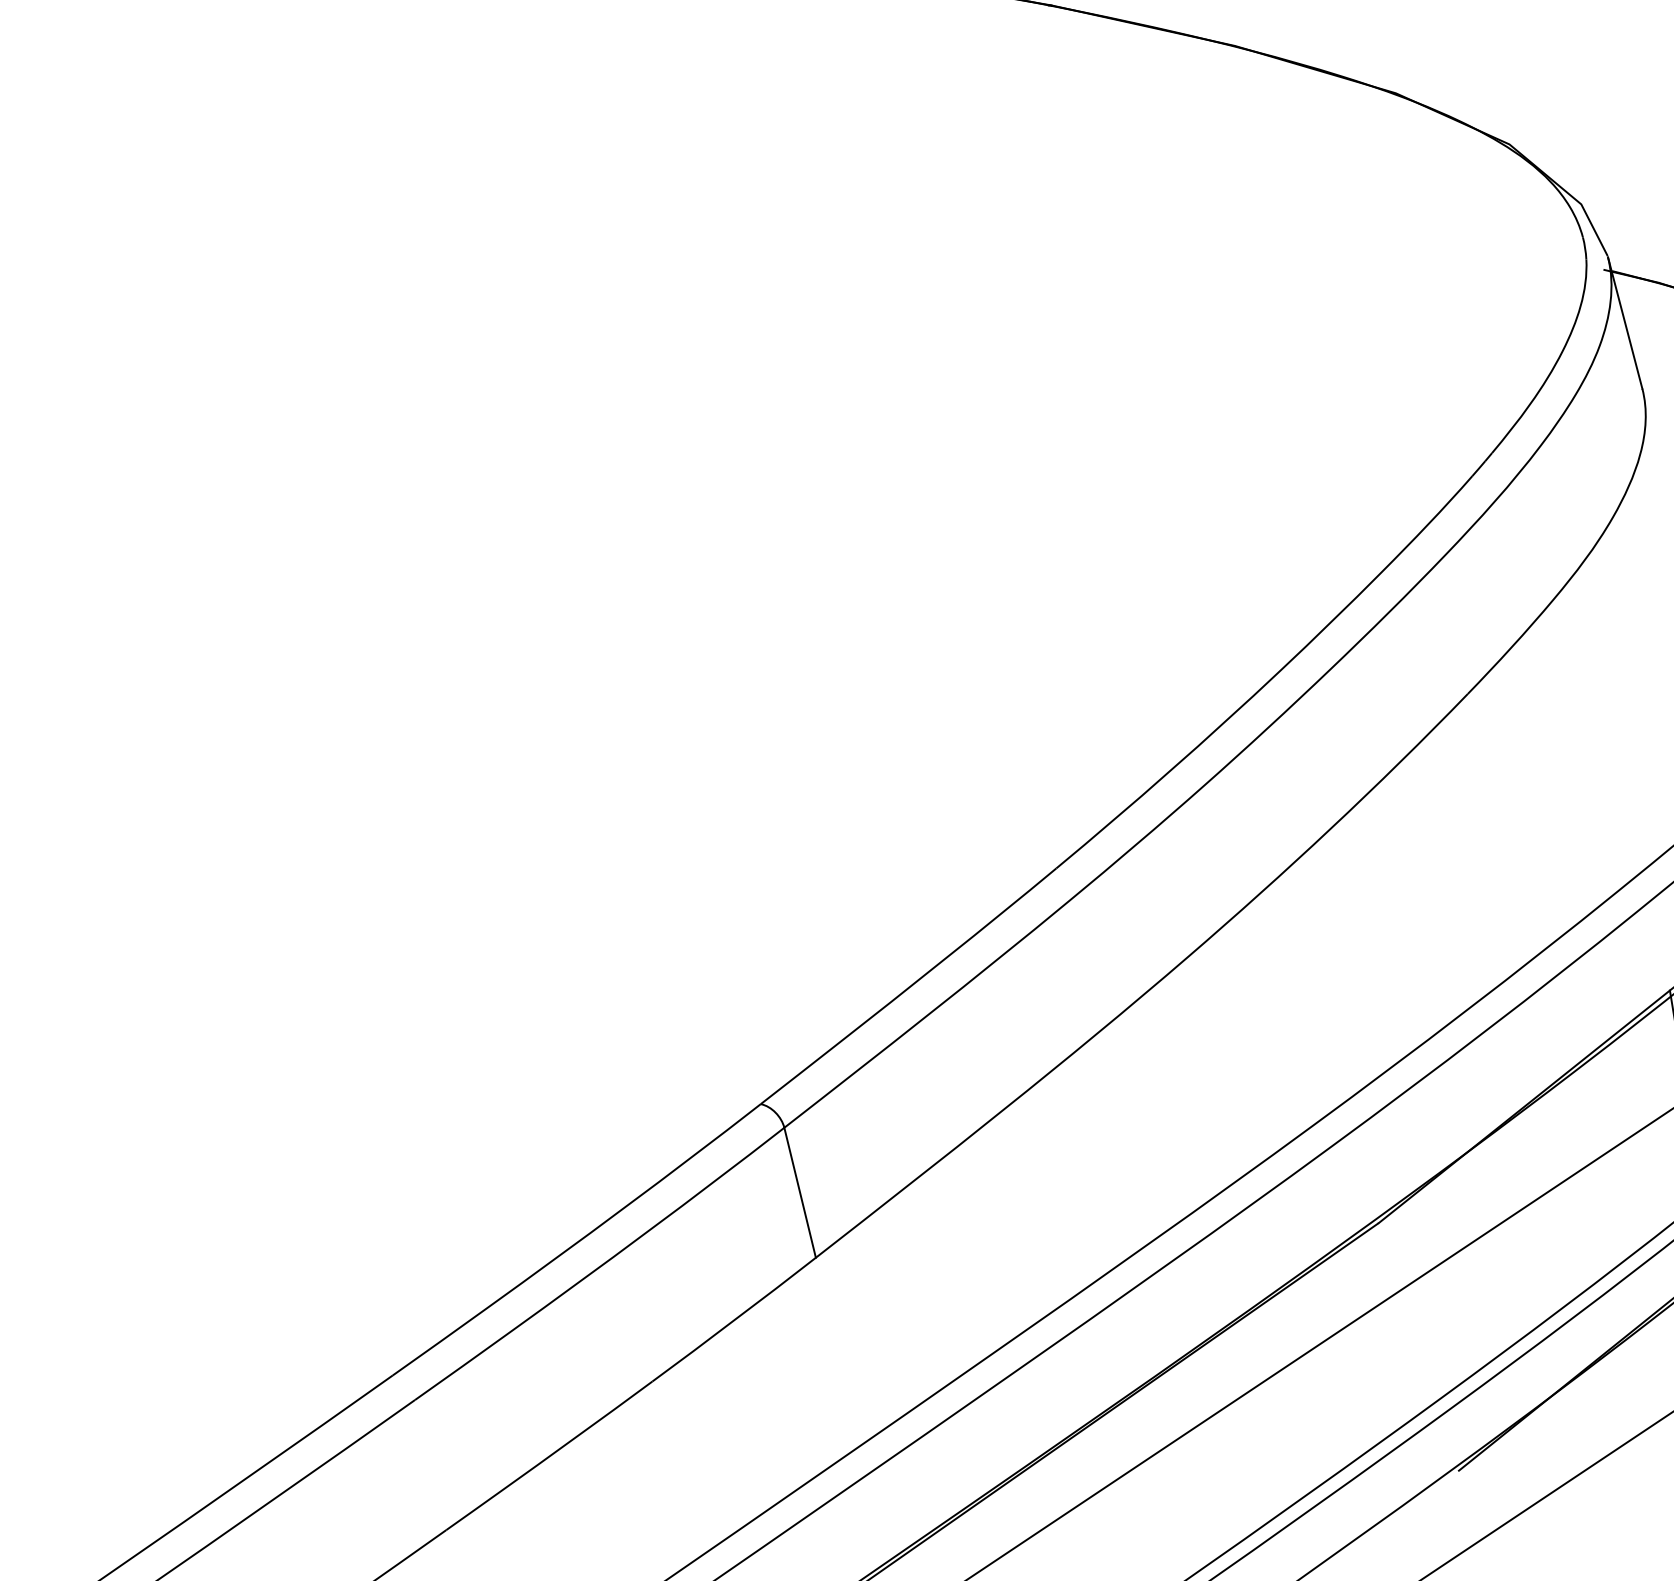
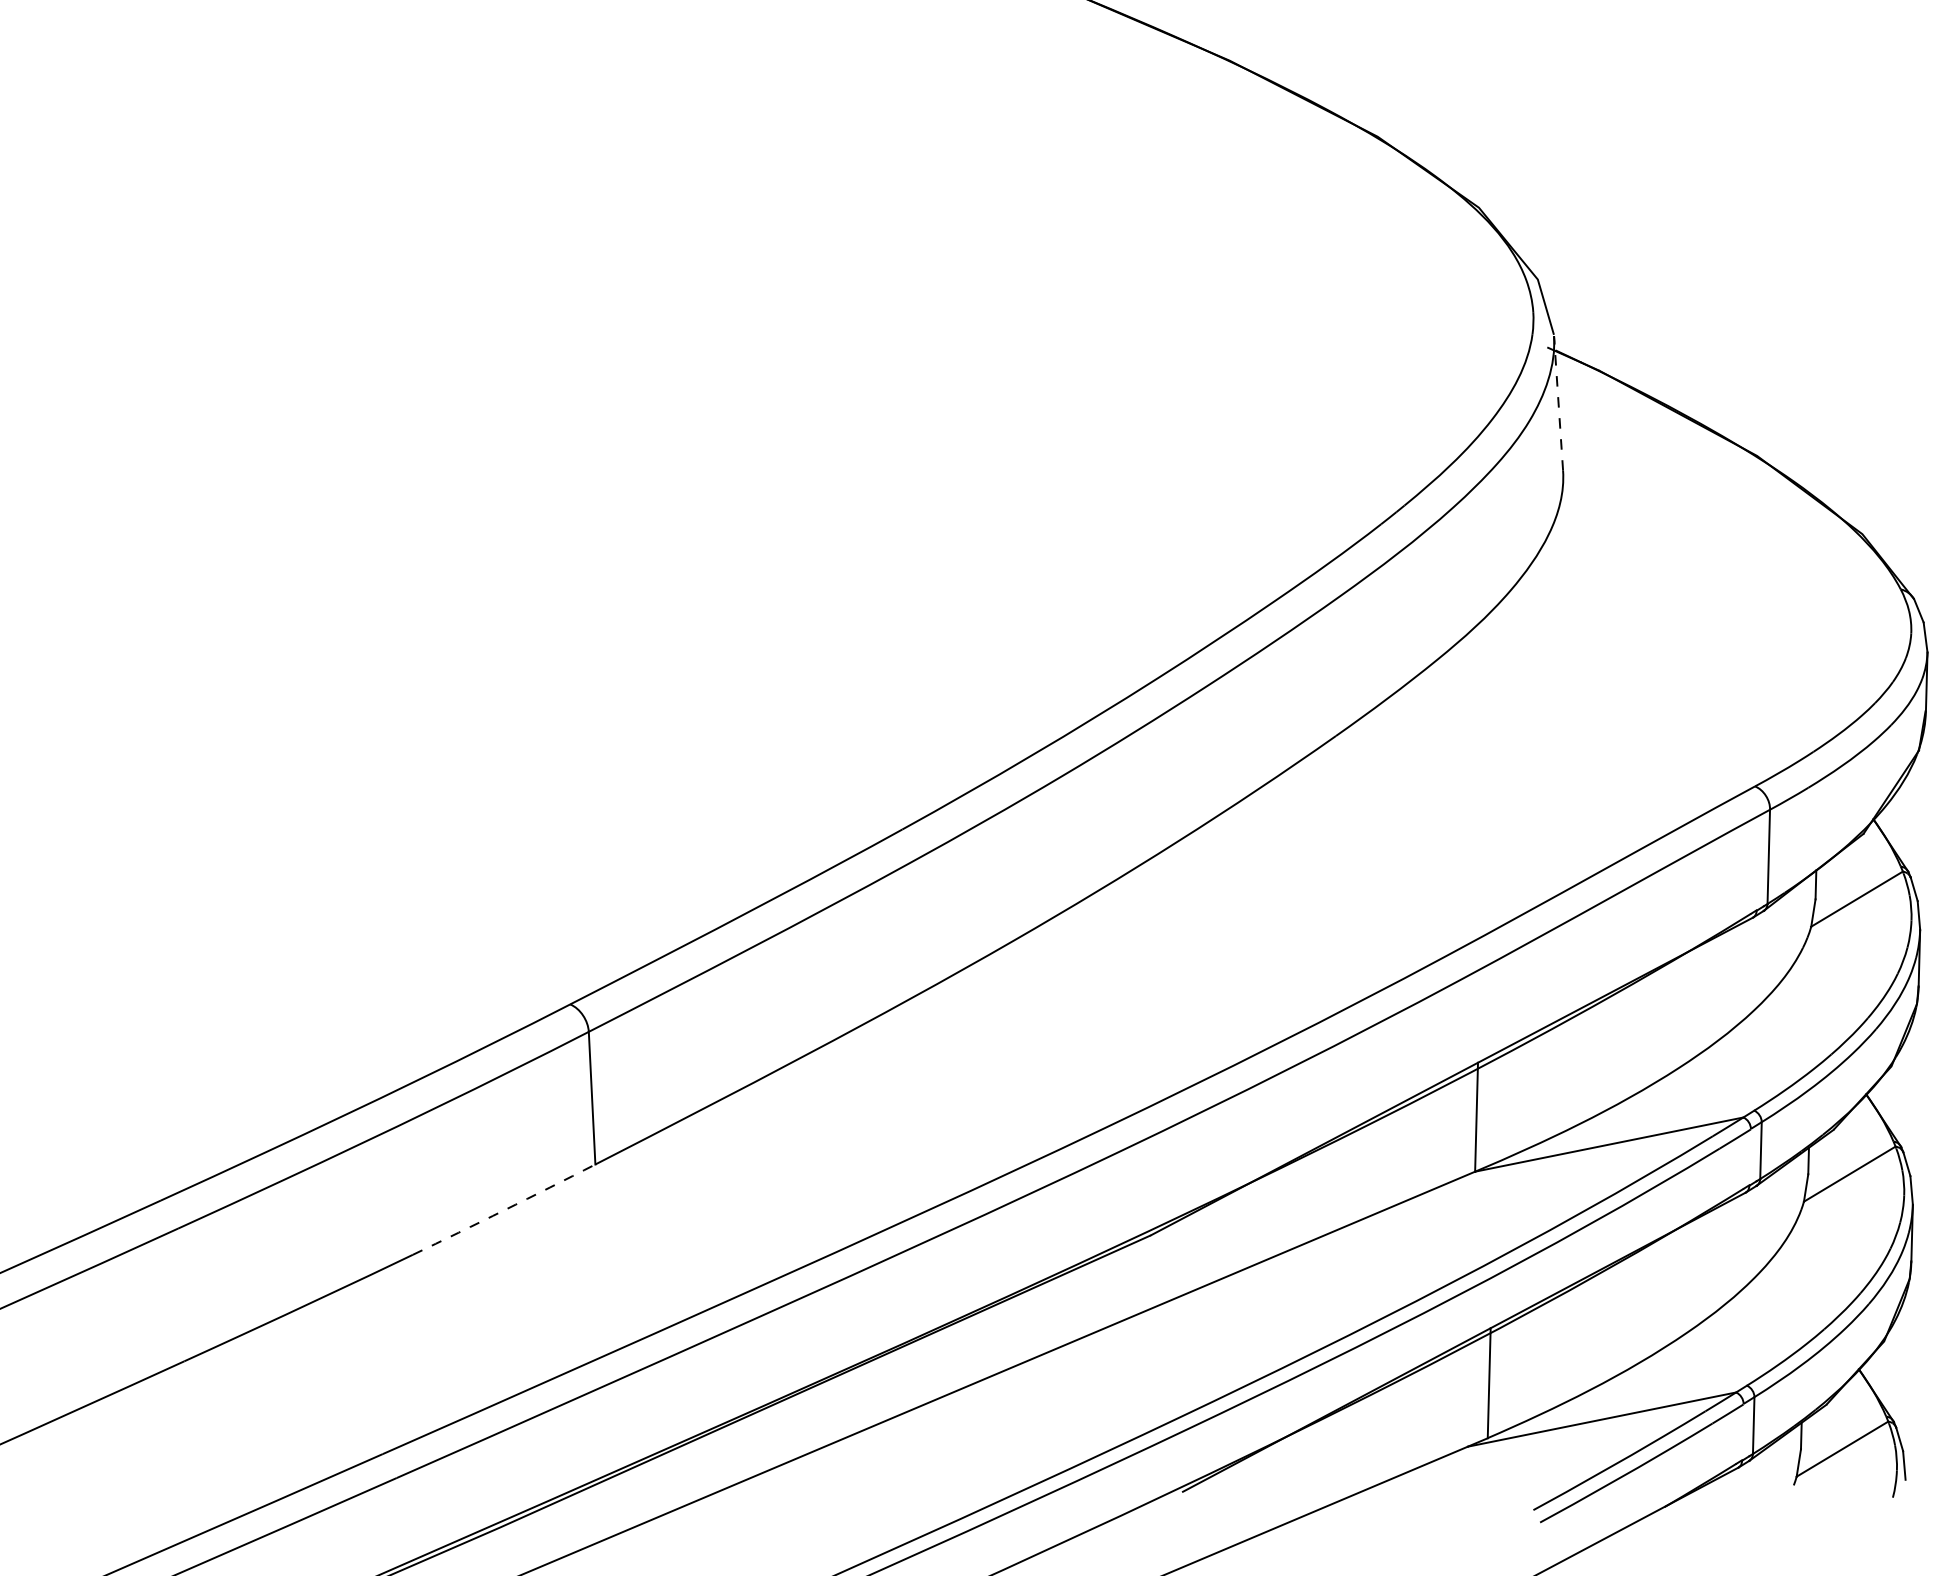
line: (1624, 322) -> (1558, 402), solid -> dashed
arc: (734, 1320) -> (504, 1210), solid -> dashed

